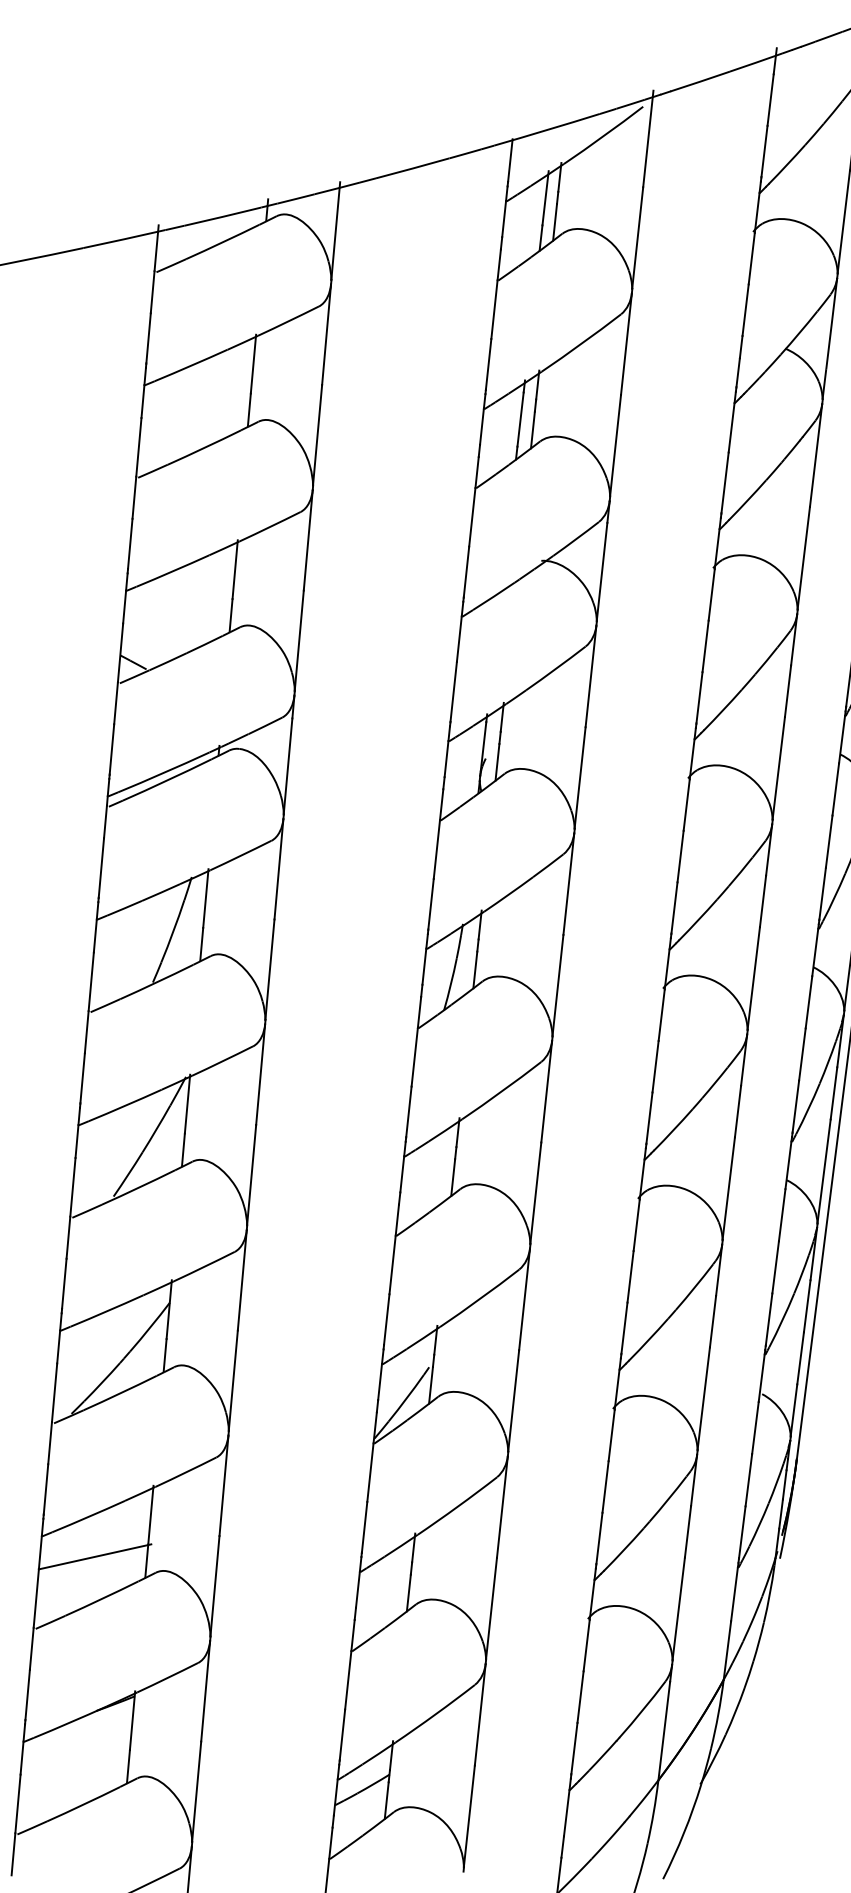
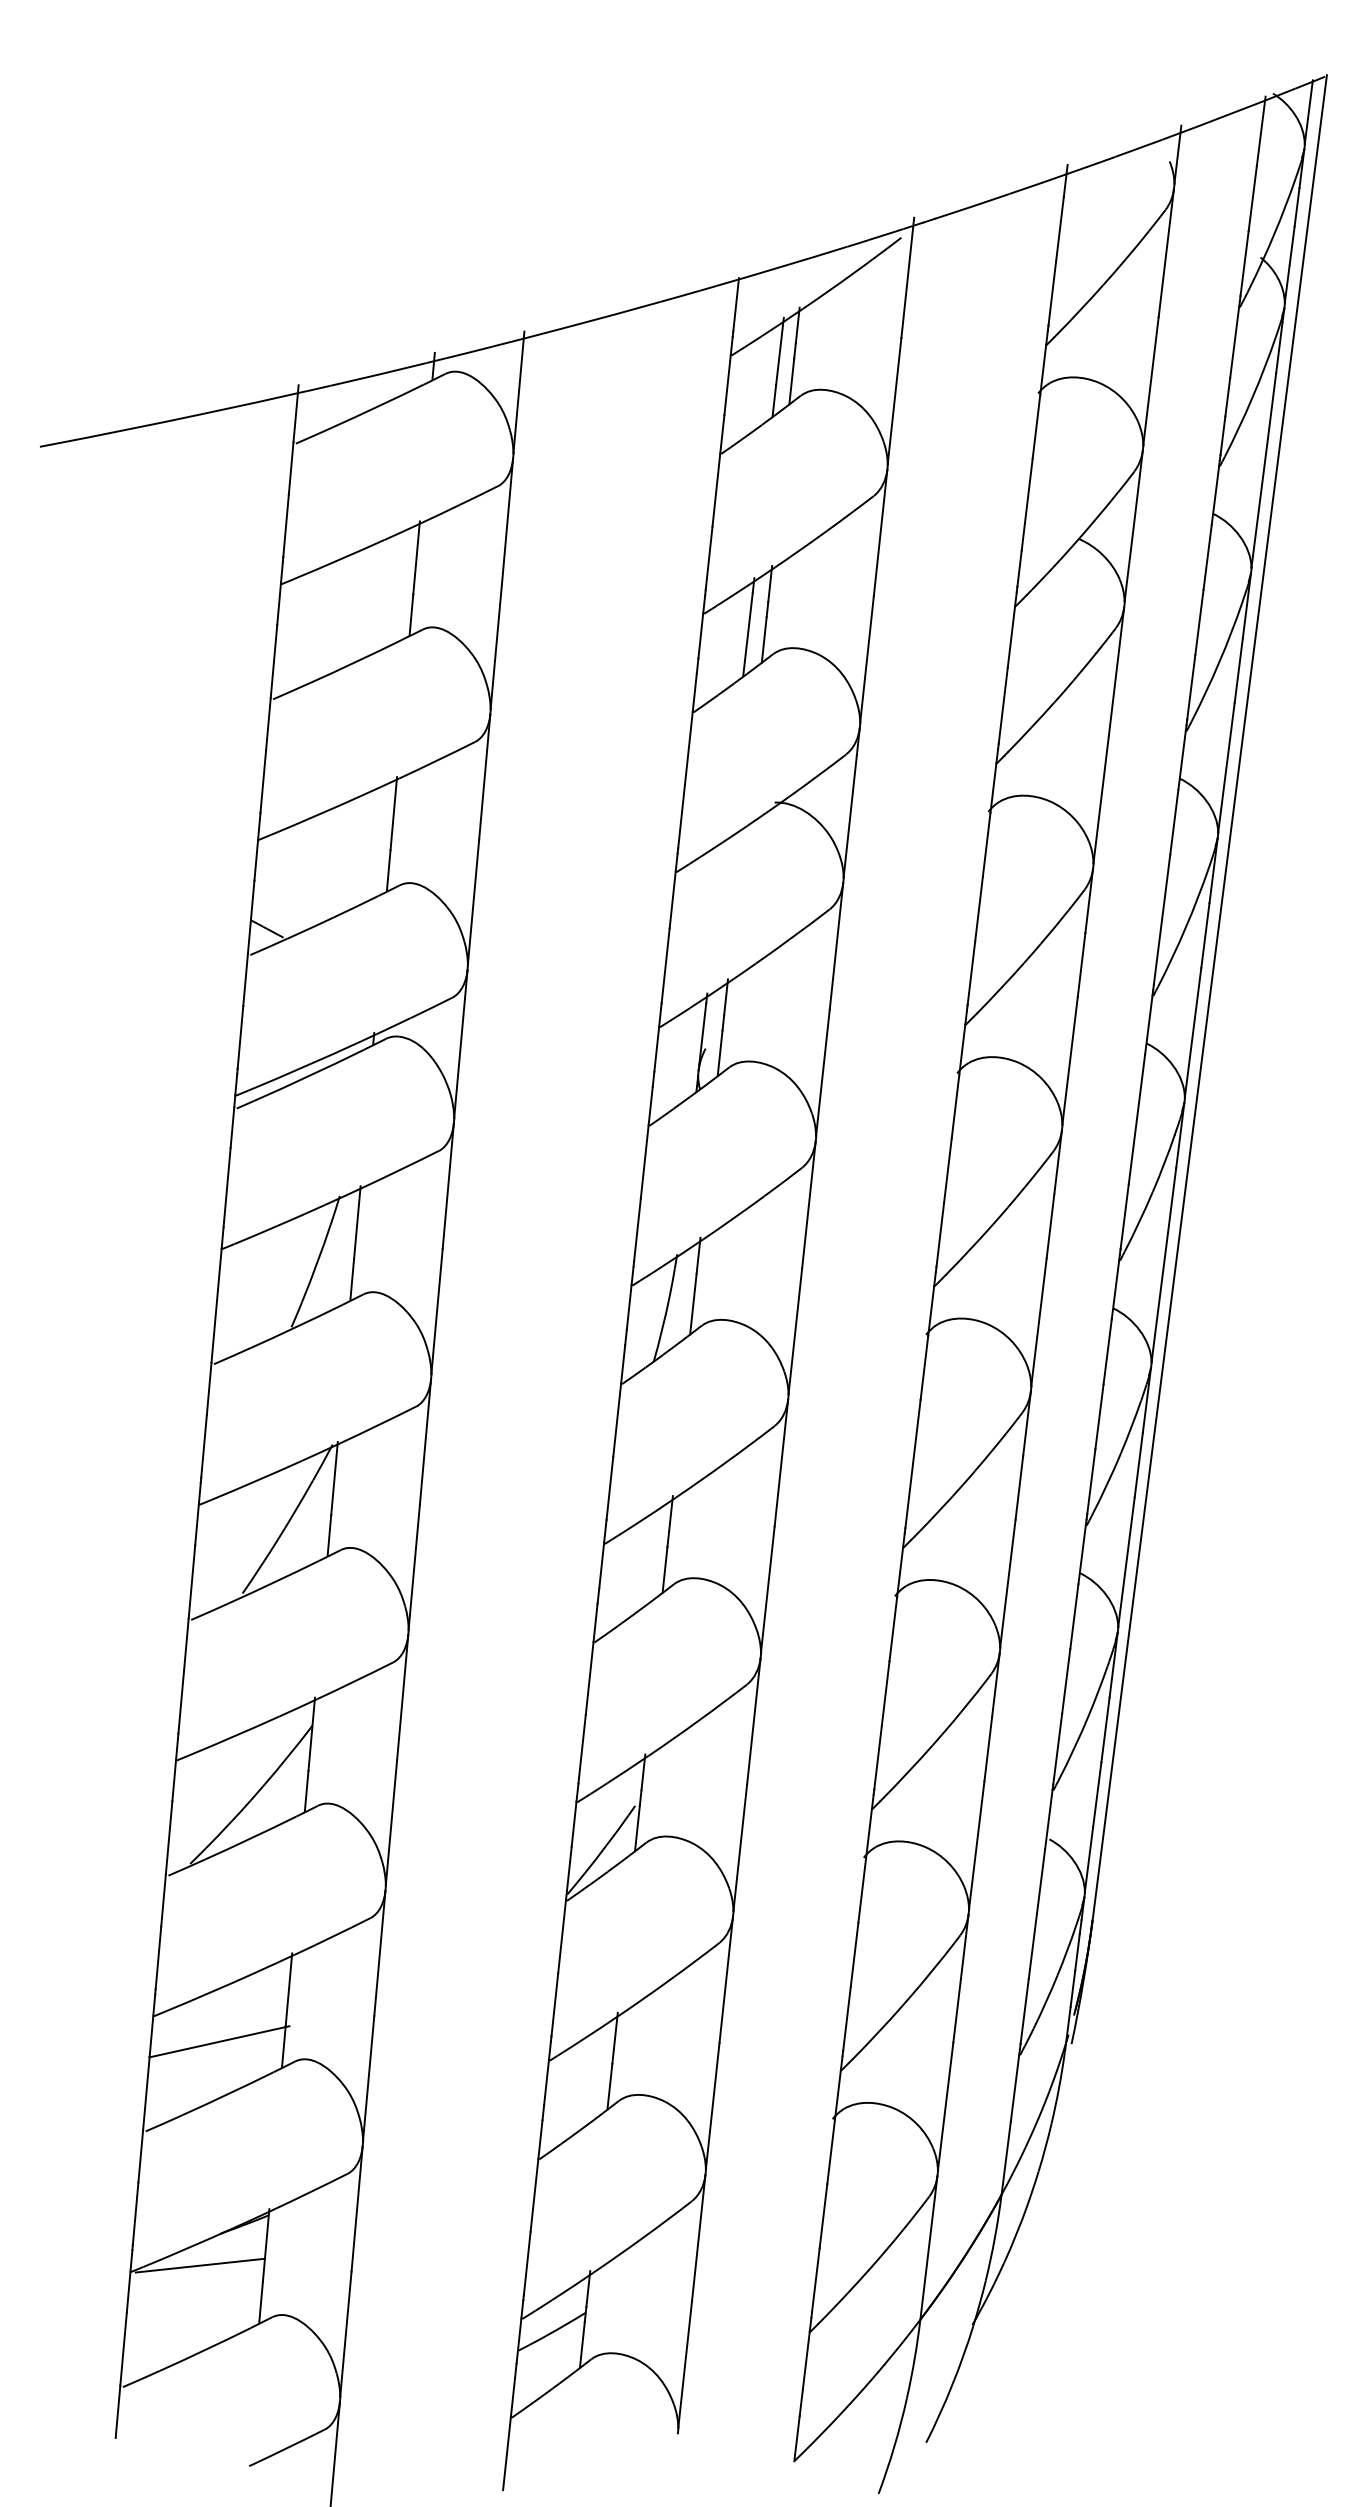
line: (78, 1736) -> (199, 2265), added

